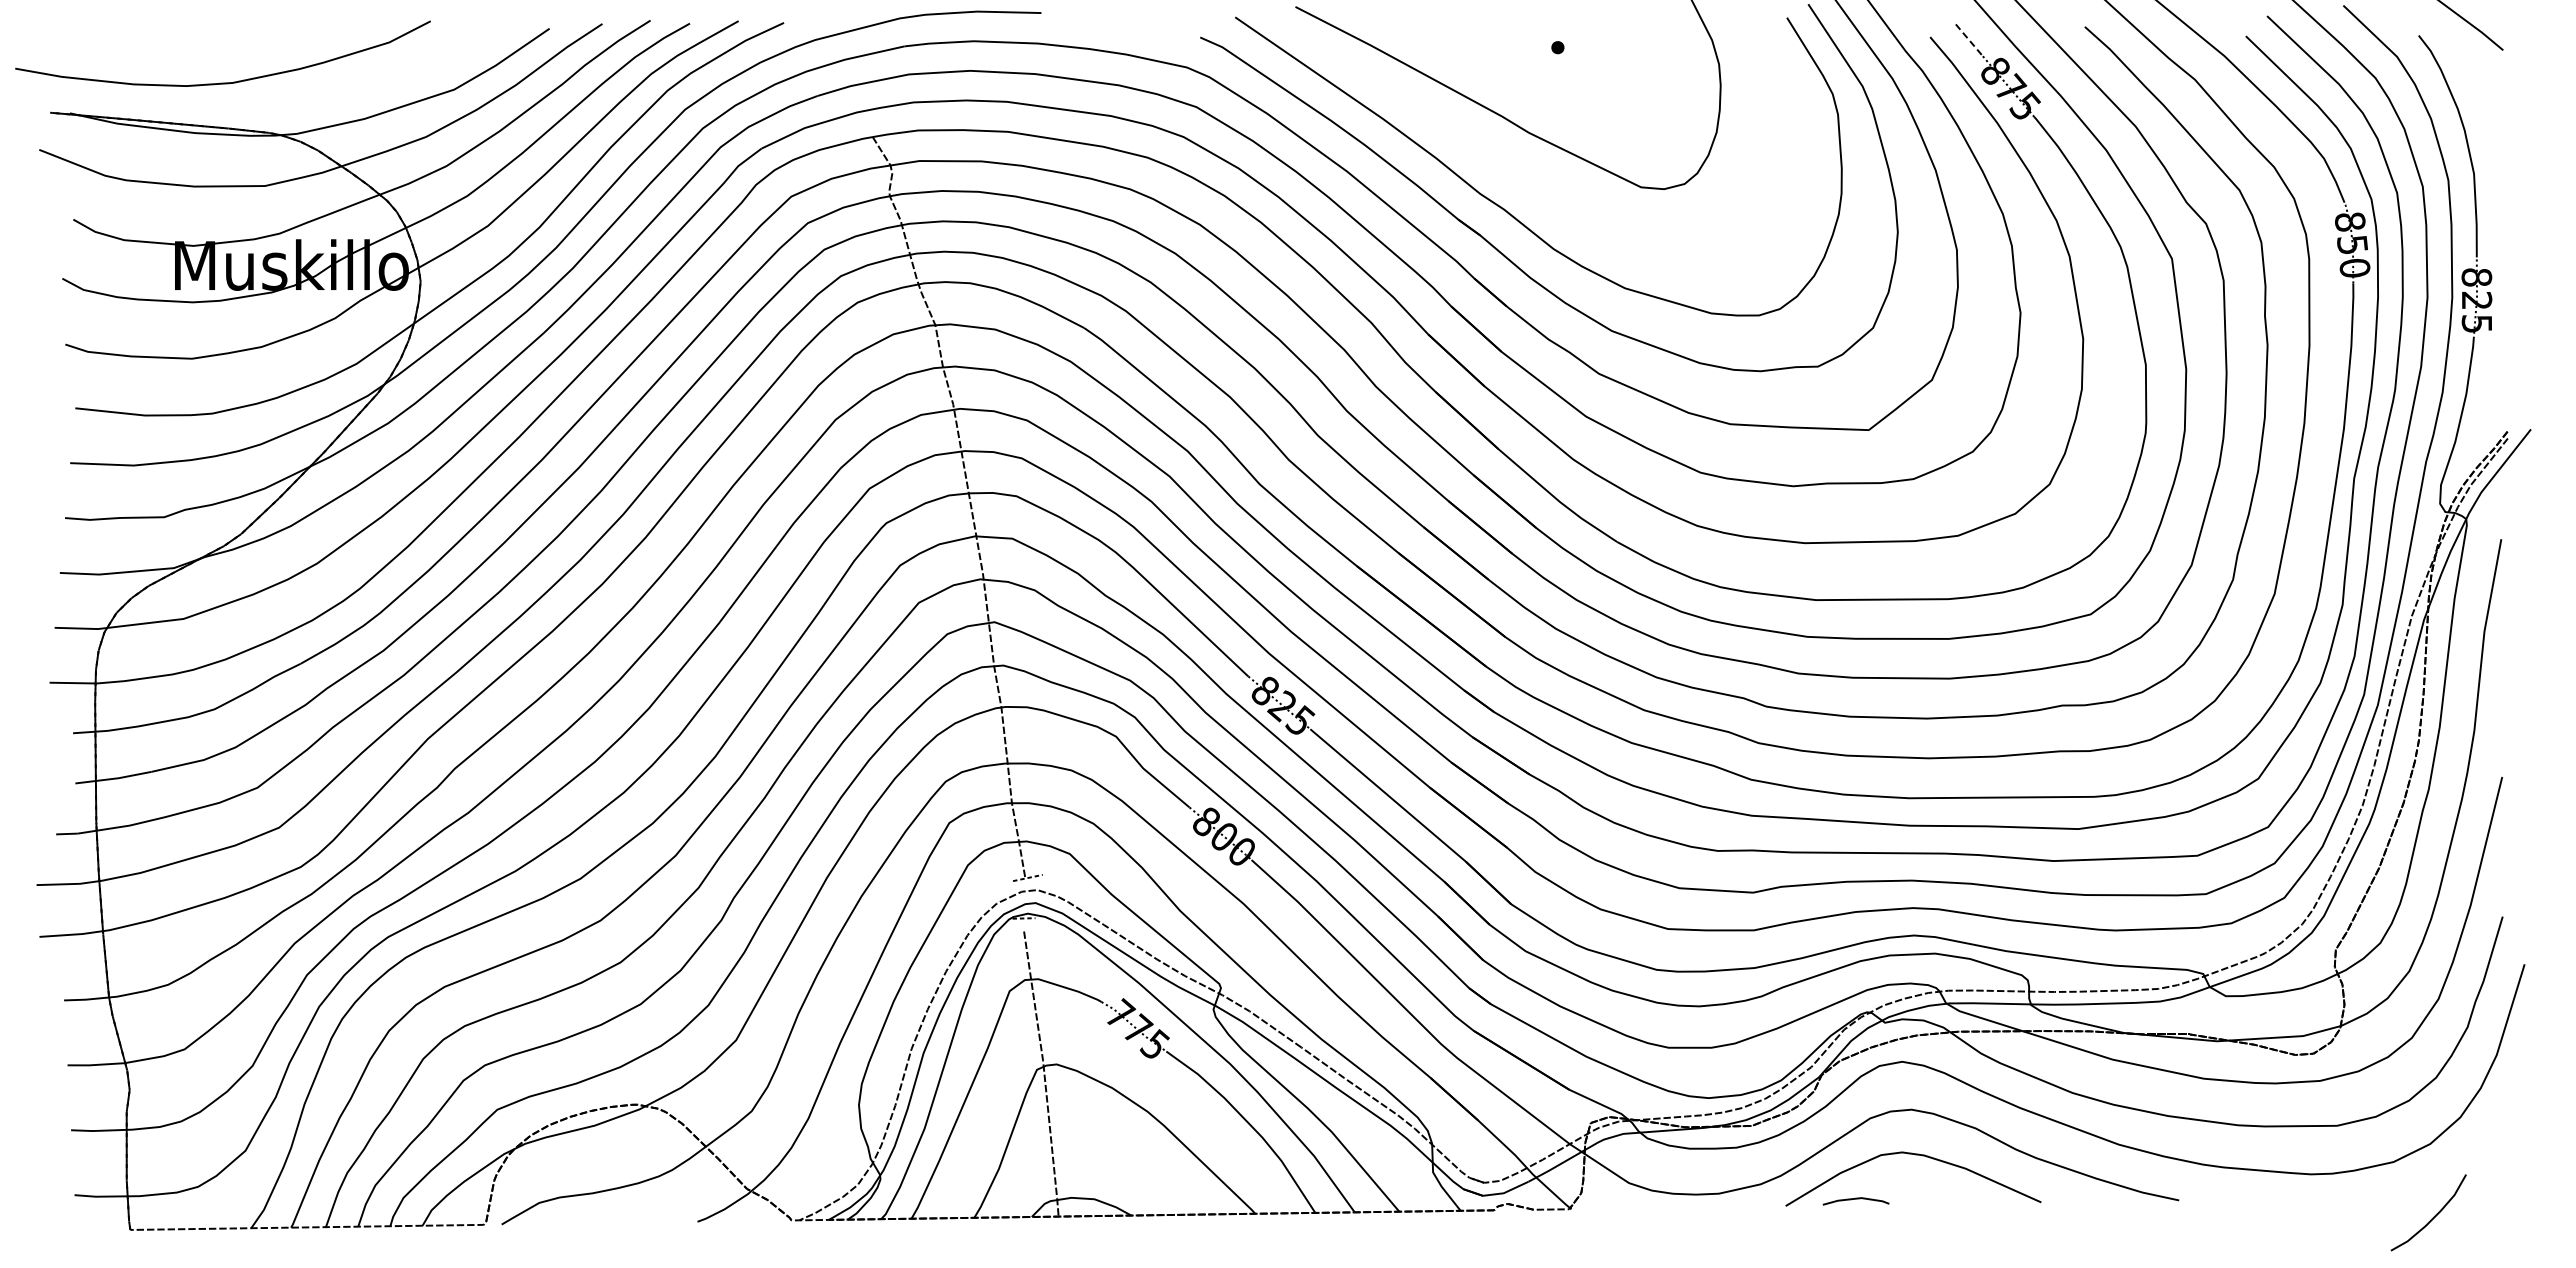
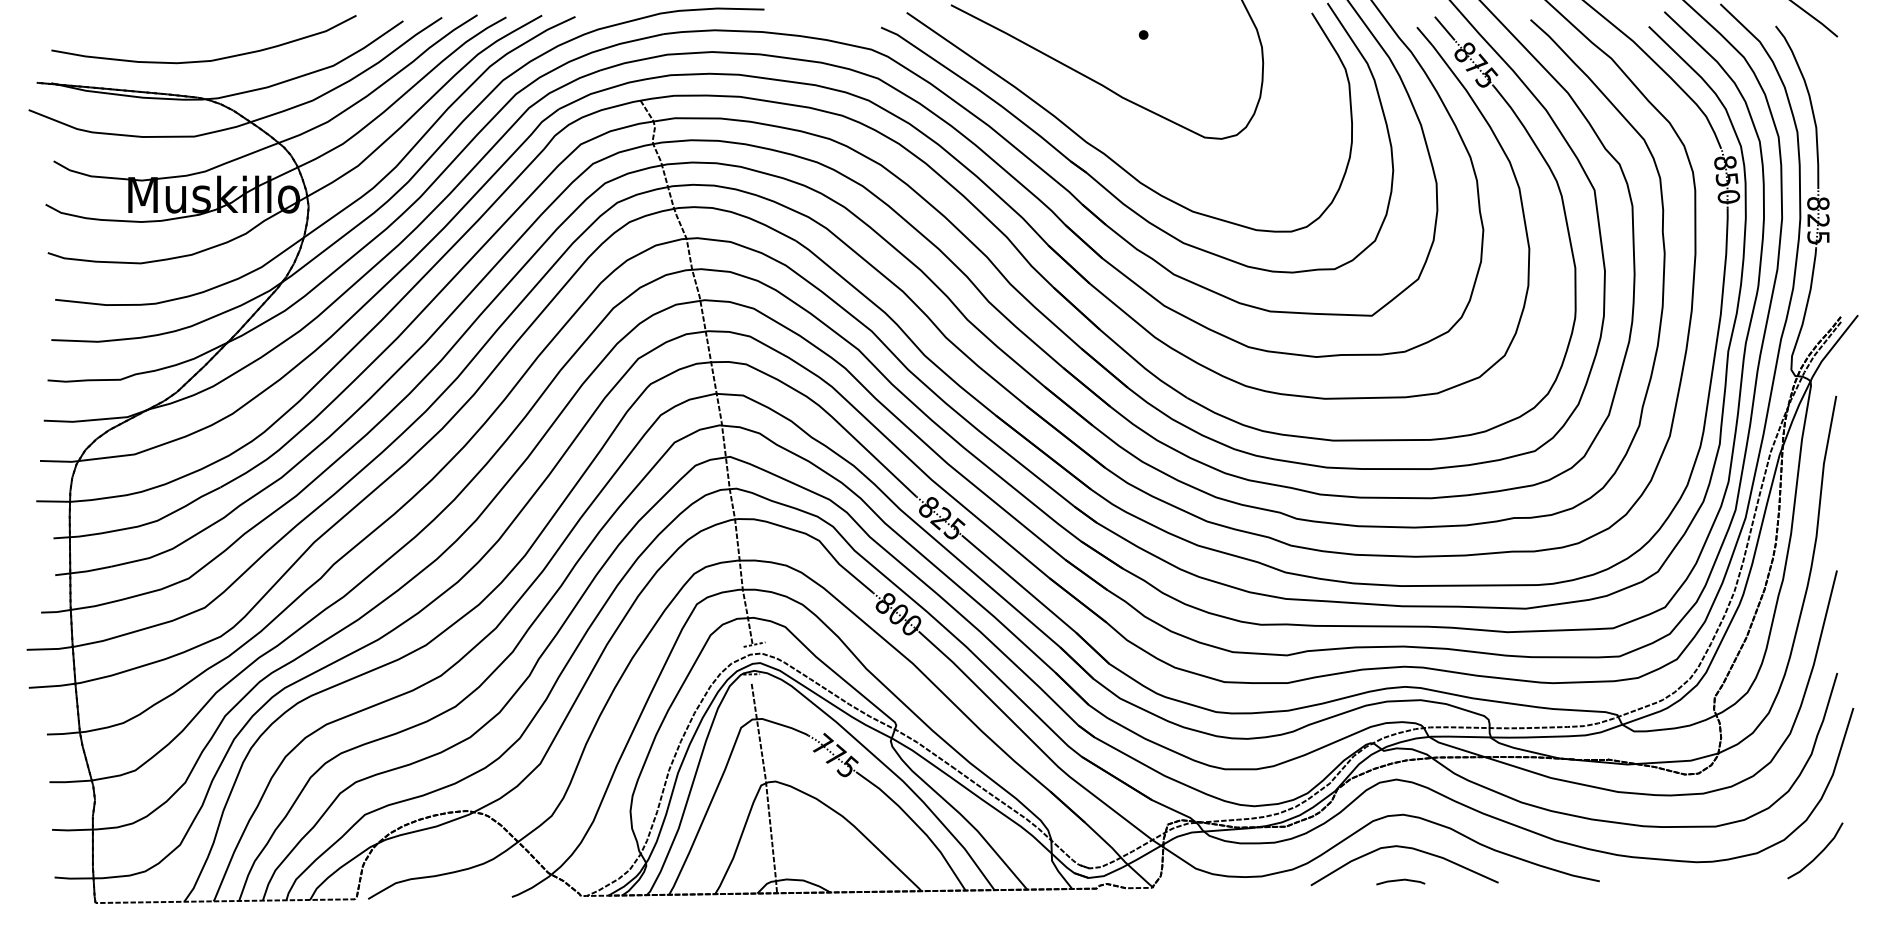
line: (1967, 38) -> (1444, 28), dashed -> solid
curve: (222, 82) -> (203, 60), moved
line: (1855, 1199) -> (1400, 880), moved
curve: (2433, 1216) -> (1818, 853), moved

